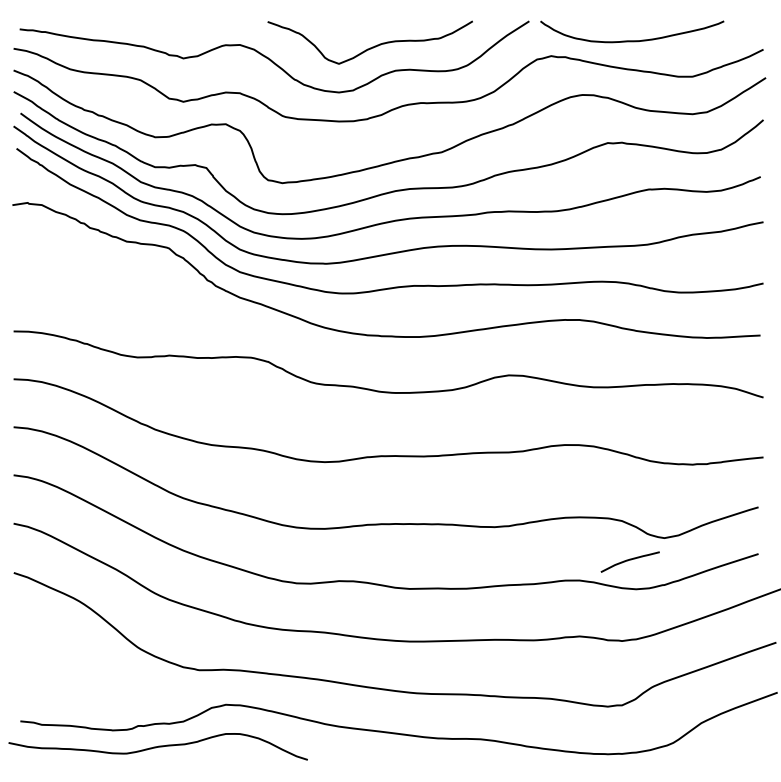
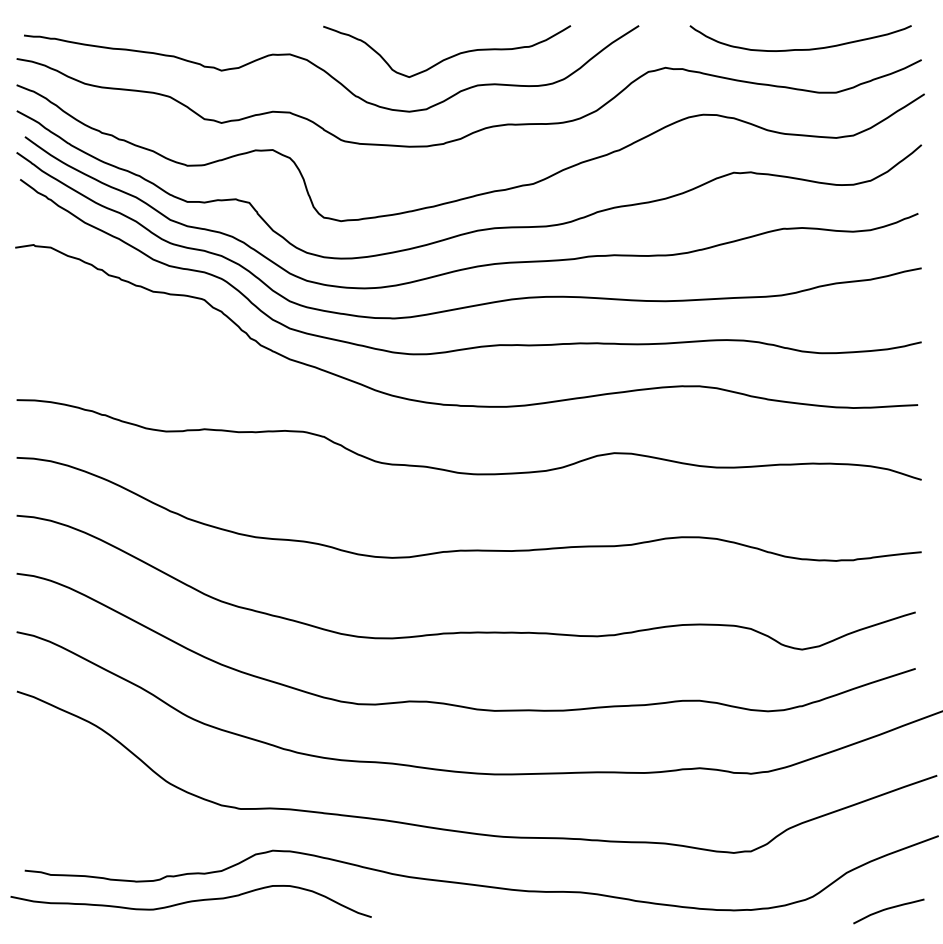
curve: (632, 40) -> (800, 48), moved
curve: (629, 560) -> (887, 909), moved

